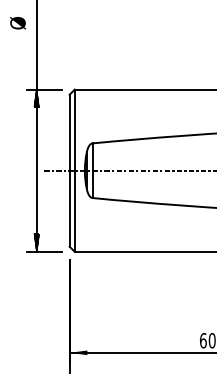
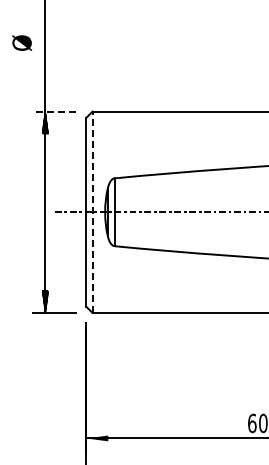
text: (17, 22) -> (21, 42), moved
line: (44, 89) -> (54, 111), solid -> dashed
line: (74, 170) -> (92, 212), solid -> dashed

